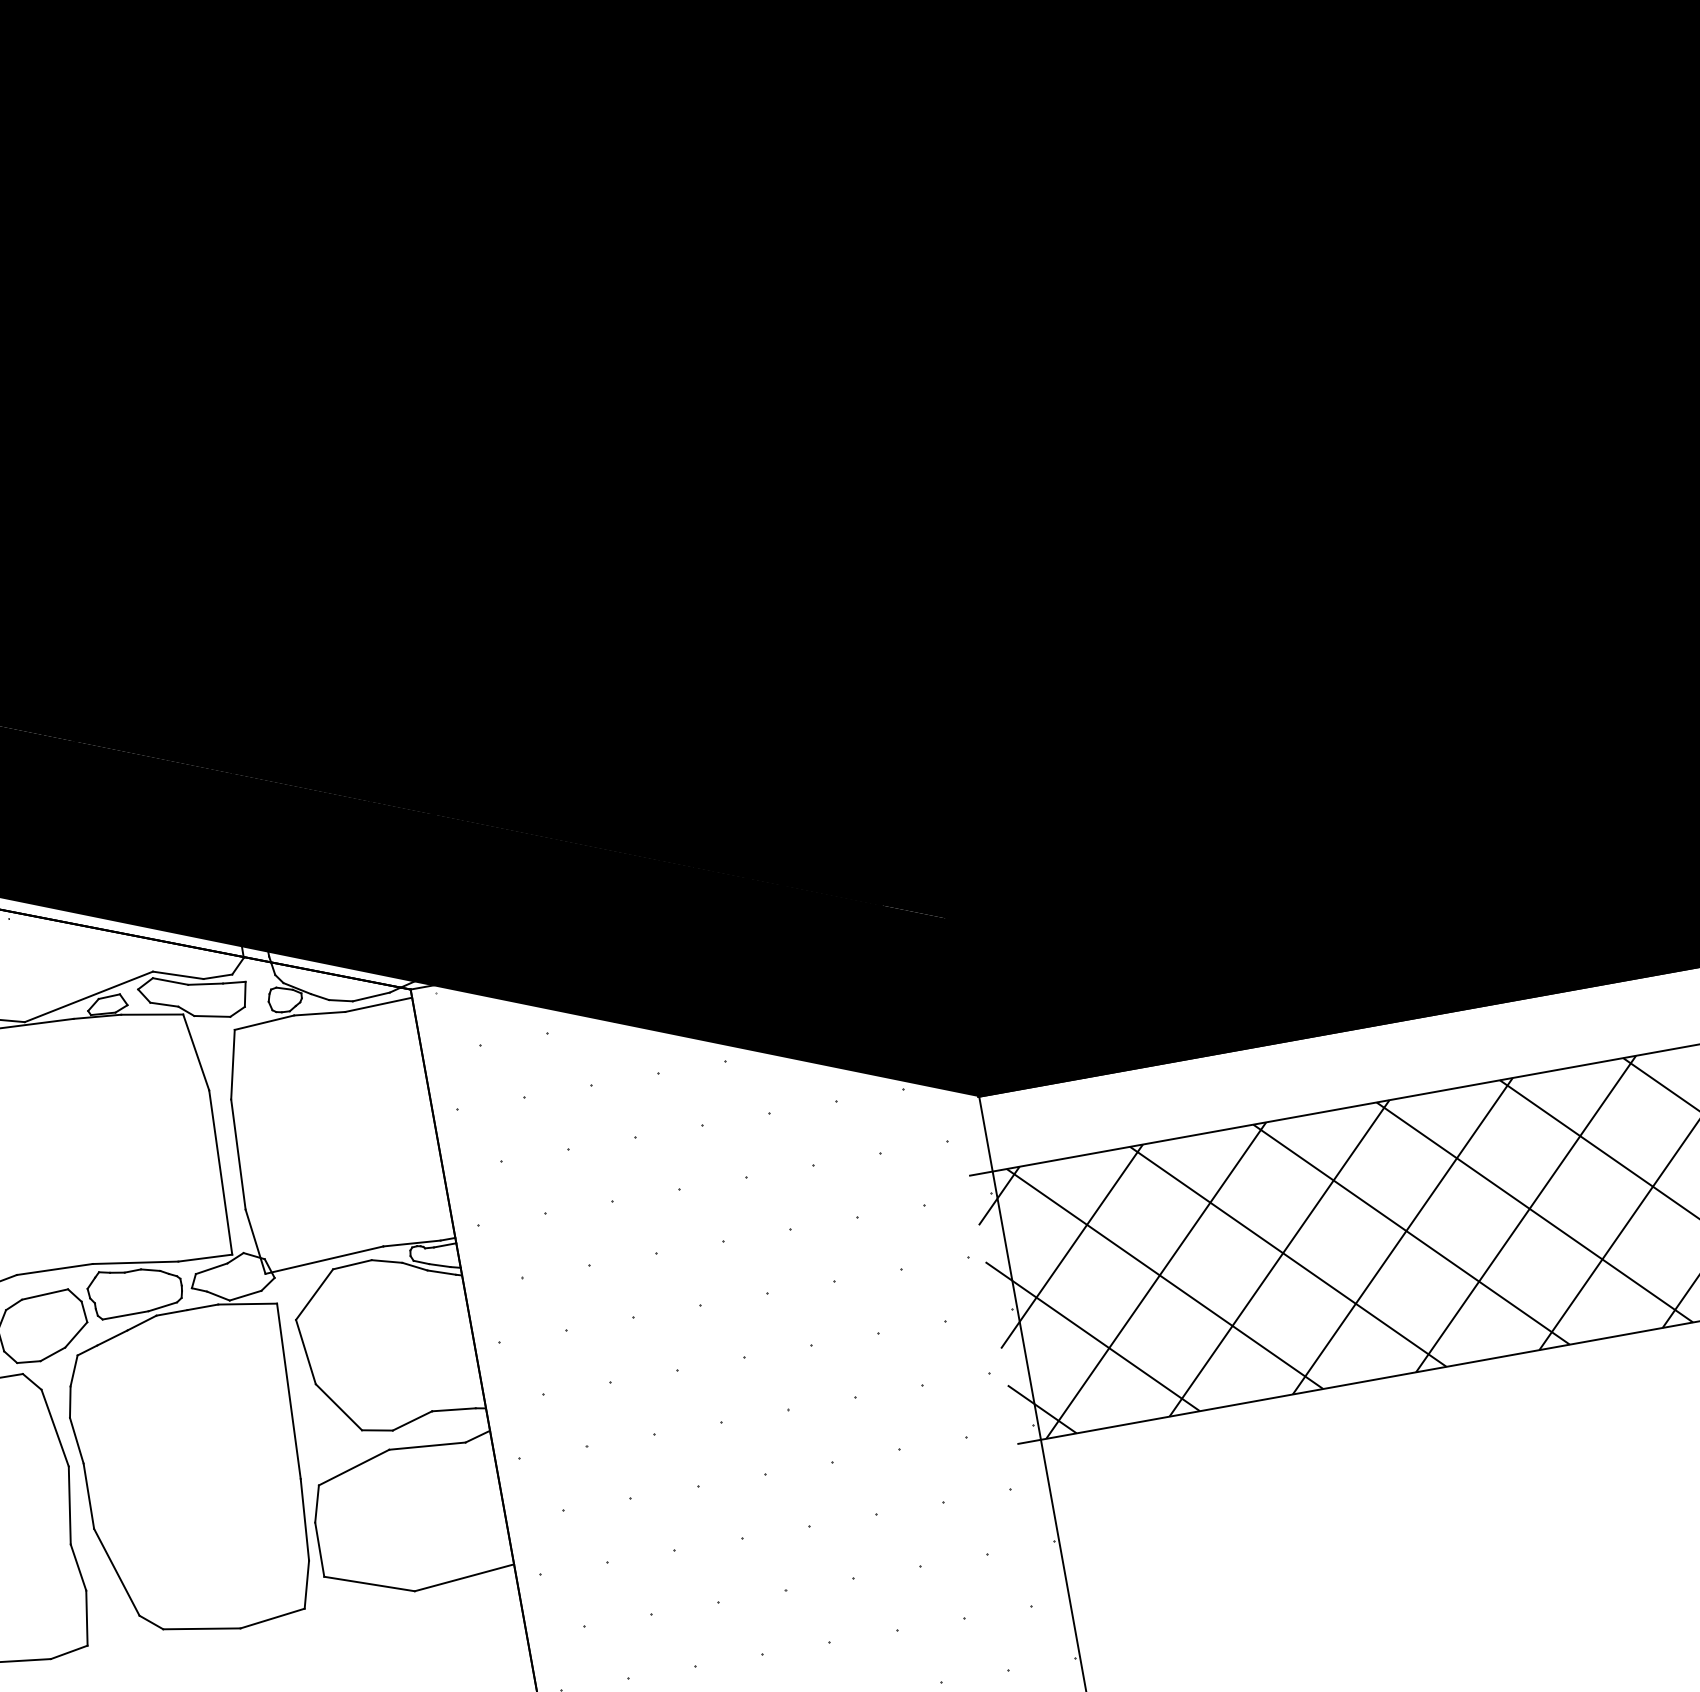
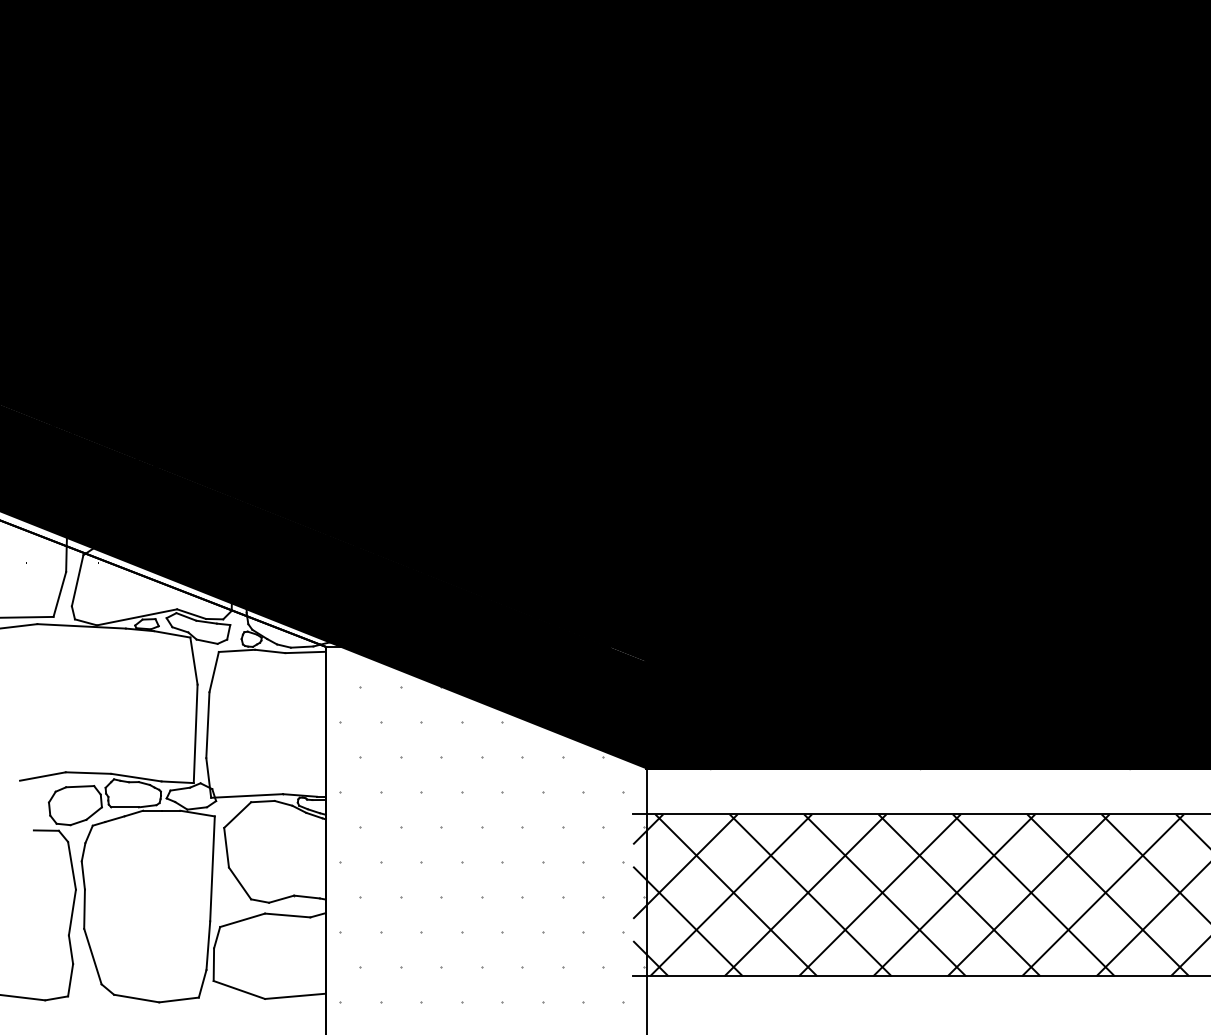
hatch: (738, 1237) -> (491, 826), removed

